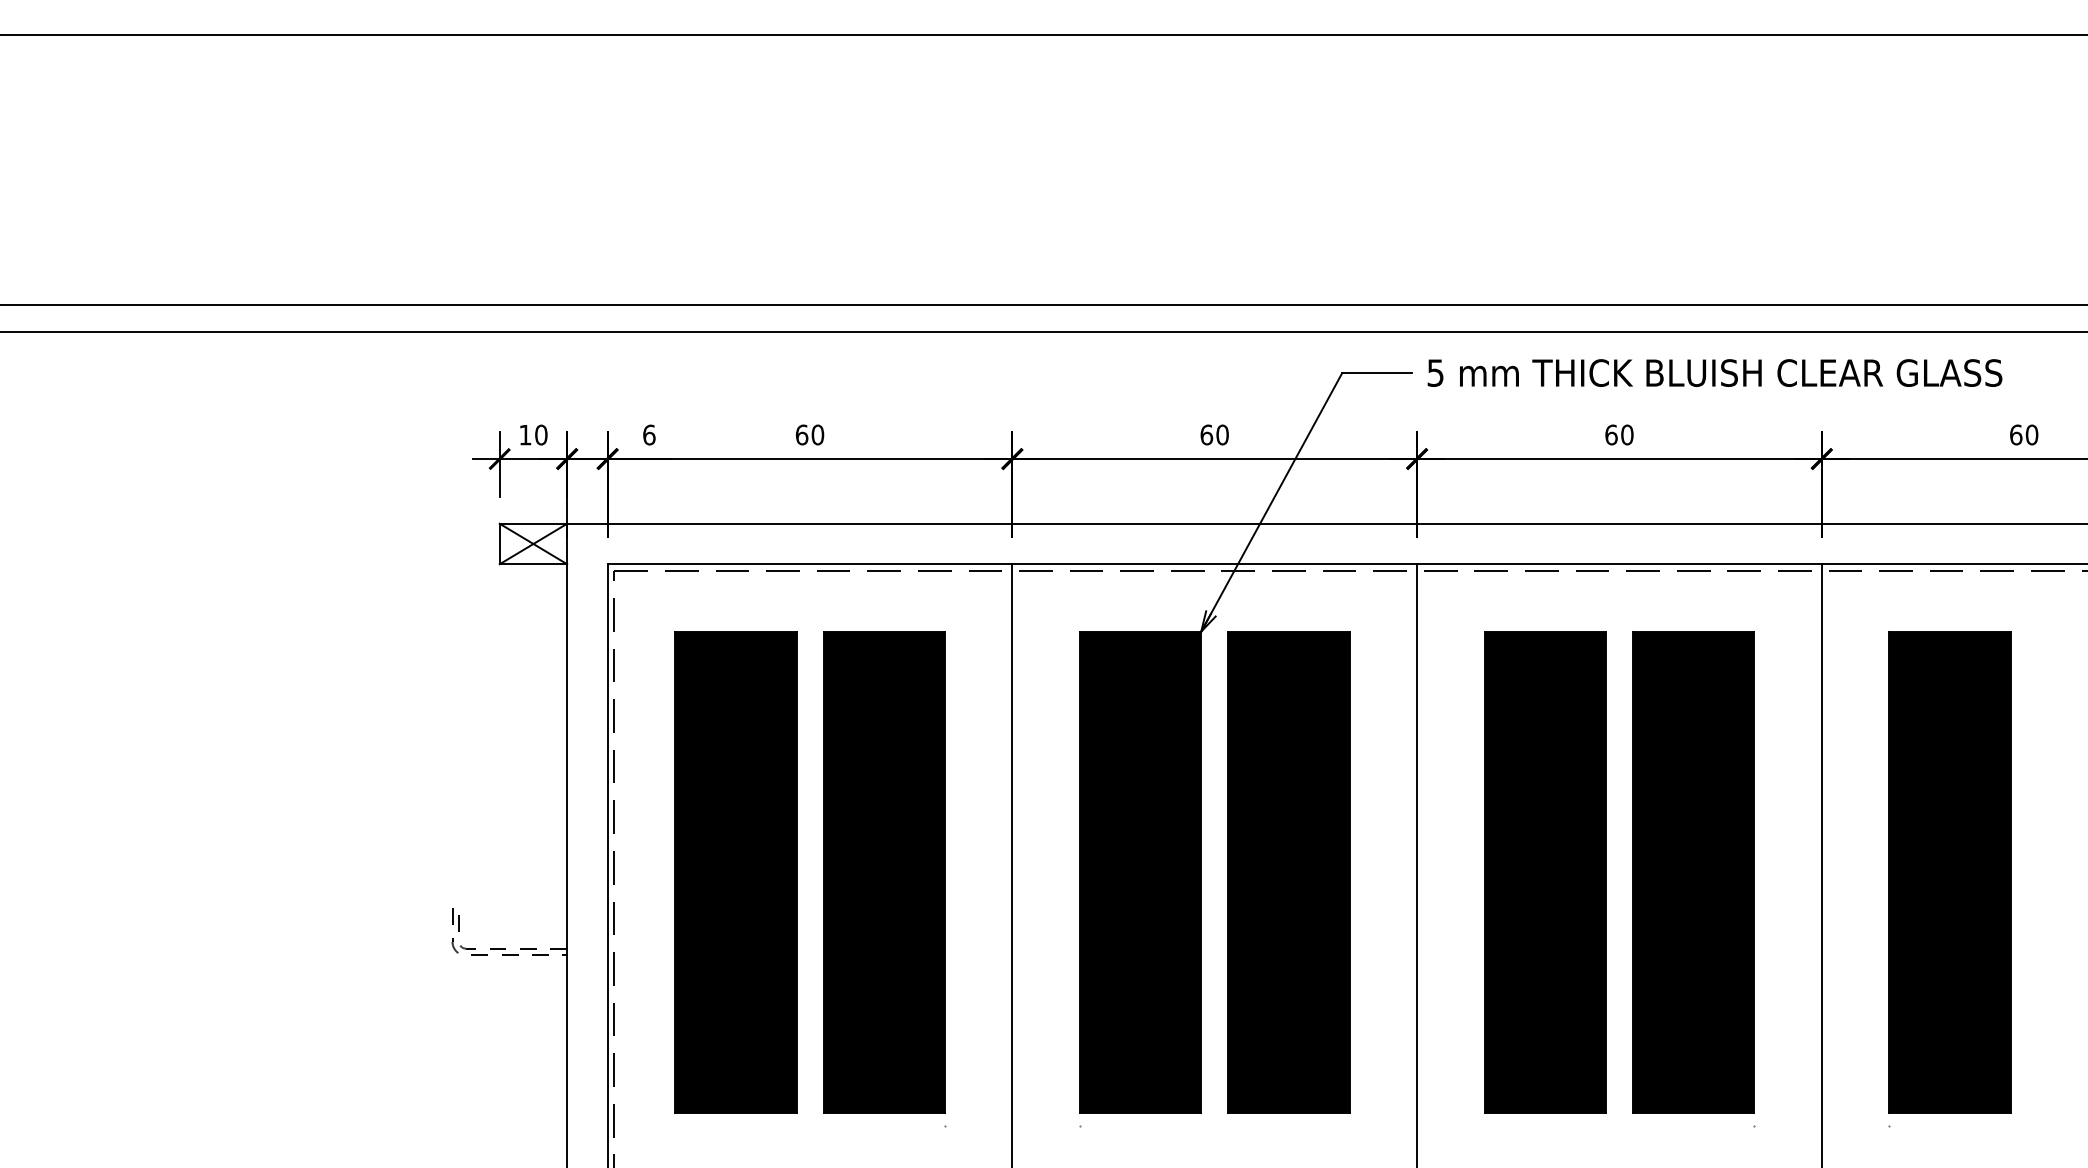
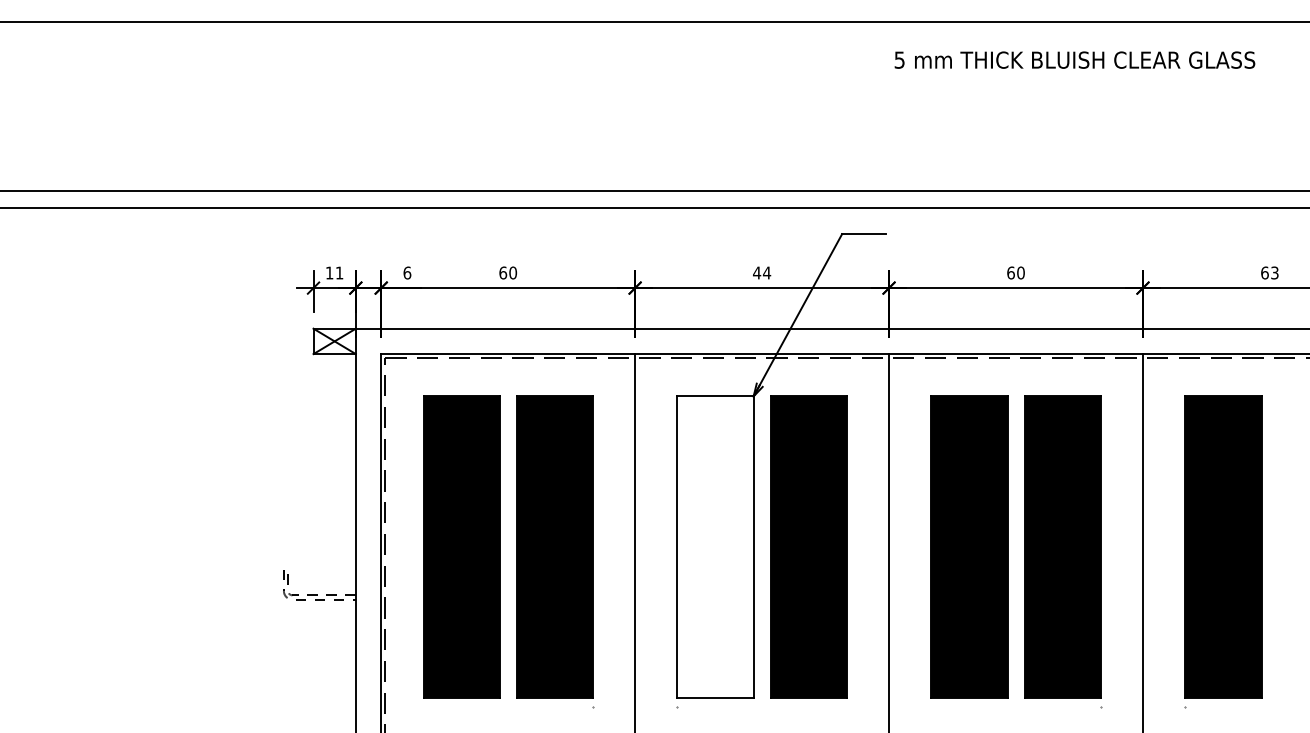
text: (1714, 372) -> (1074, 59), moved
text: (541, 434) -> (339, 272), 10 -> 11
text: (1215, 434) -> (762, 272), 60 -> 44
text: (2031, 434) -> (1274, 272), 60 -> 63
fill: (1140, 872) -> (715, 547), removed

